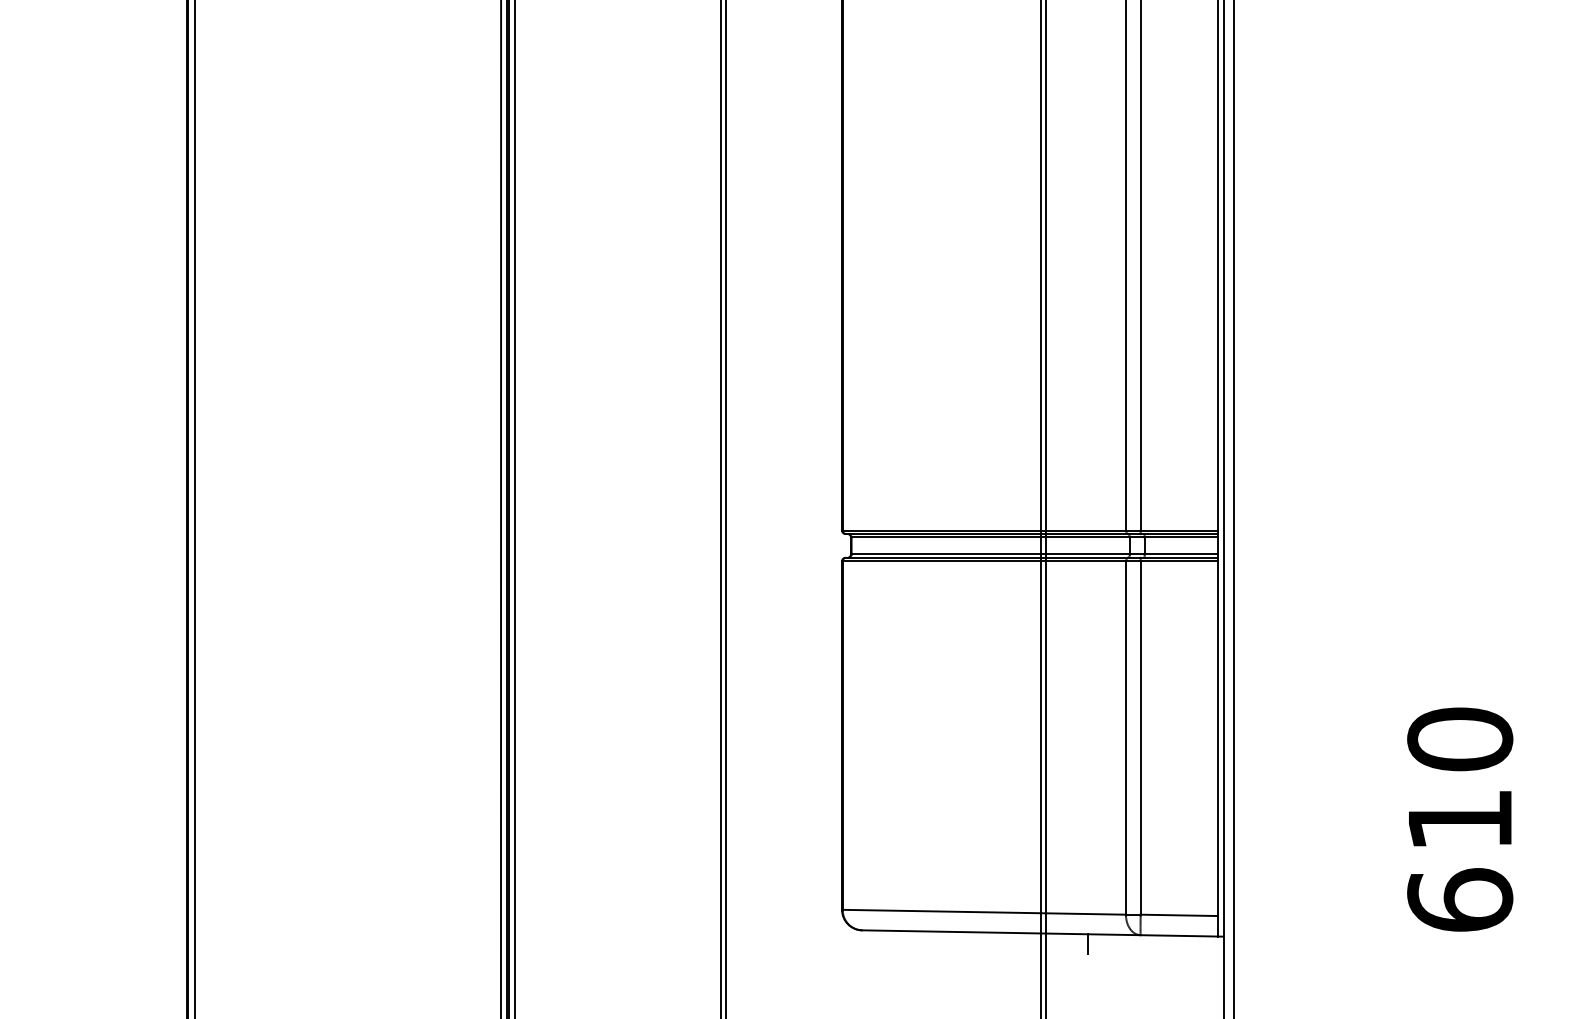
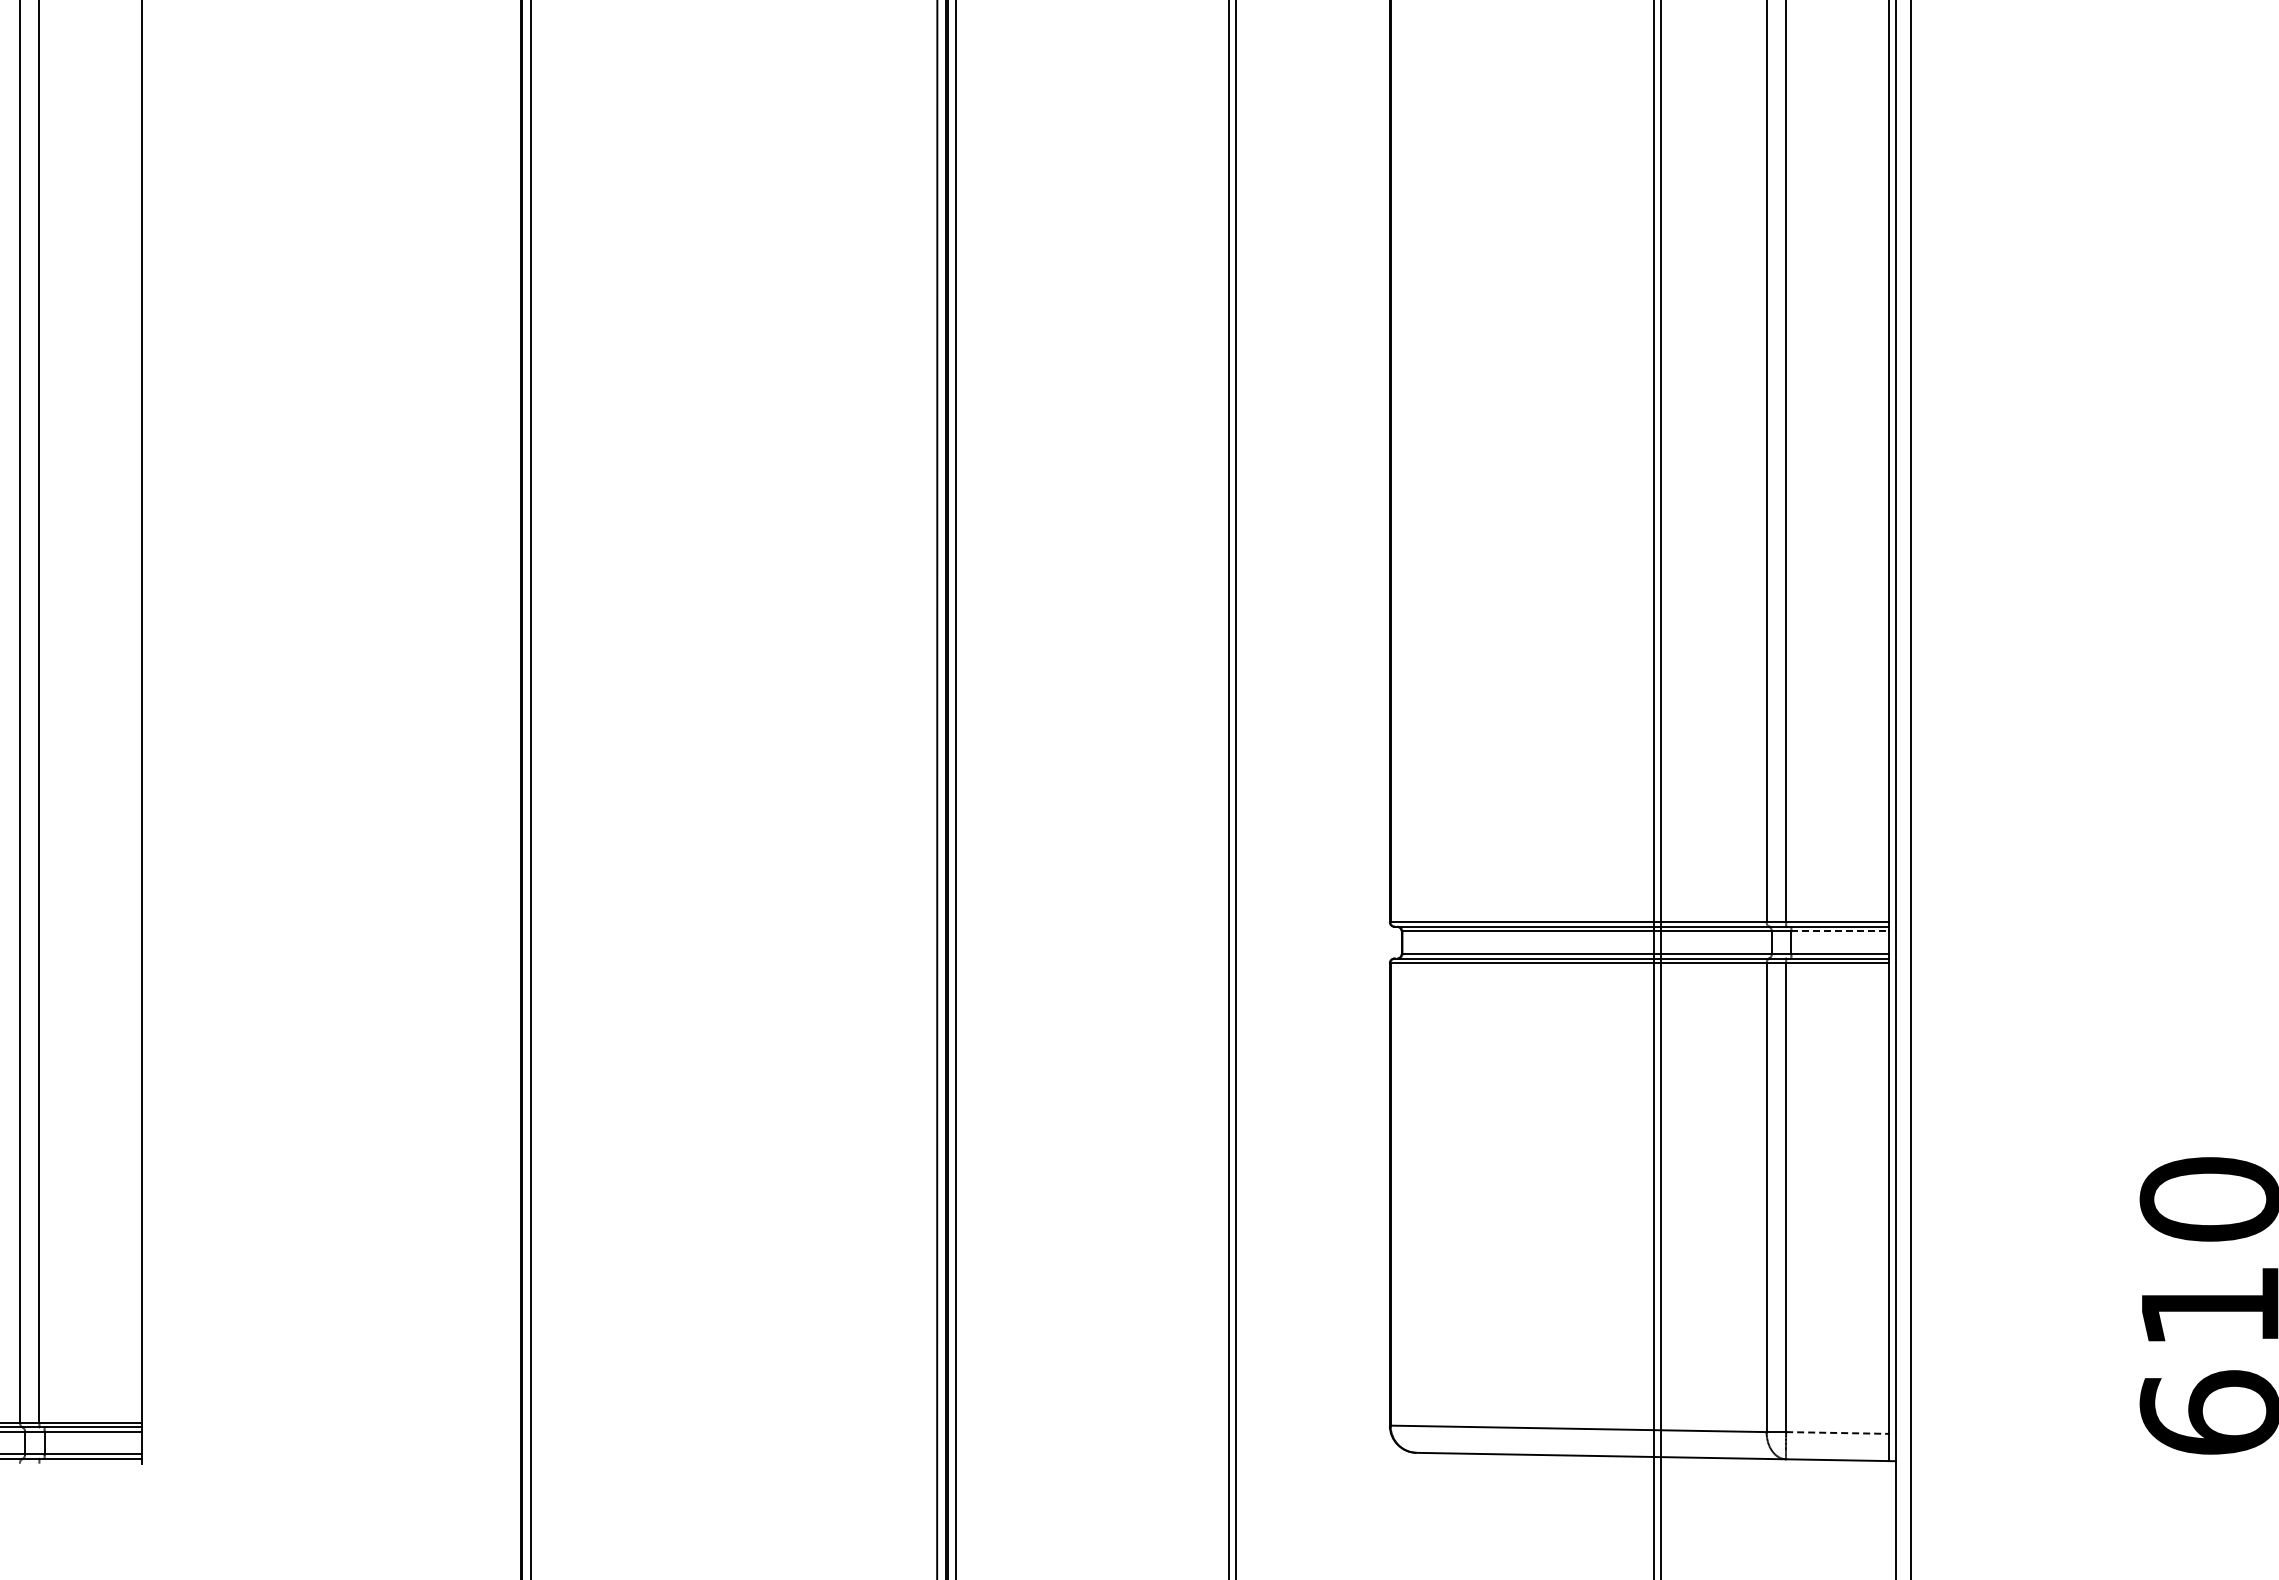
line: (1181, 537) -> (1840, 931), solid -> dashed
line: (1179, 915) -> (1837, 1432), solid -> dashed
line: (1088, 944) -> (1716, 1471), removed

